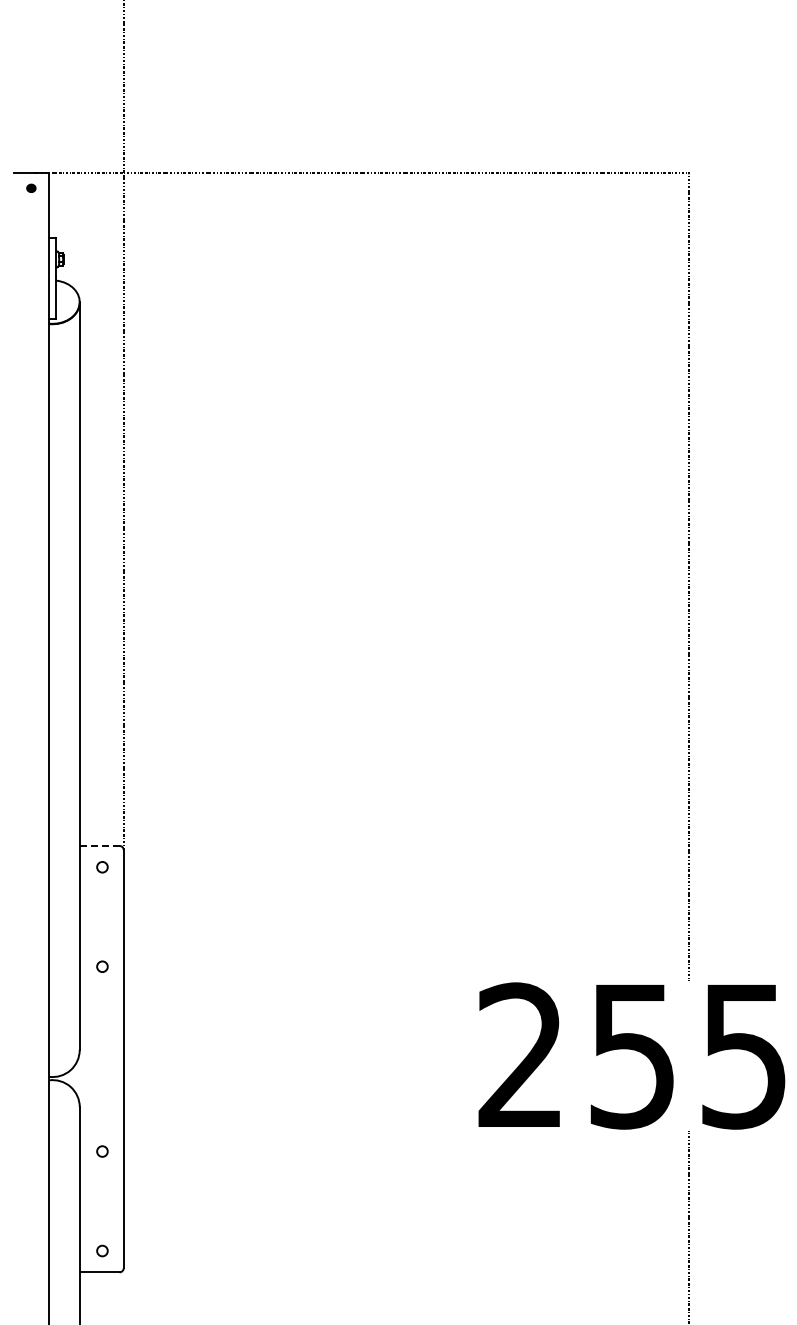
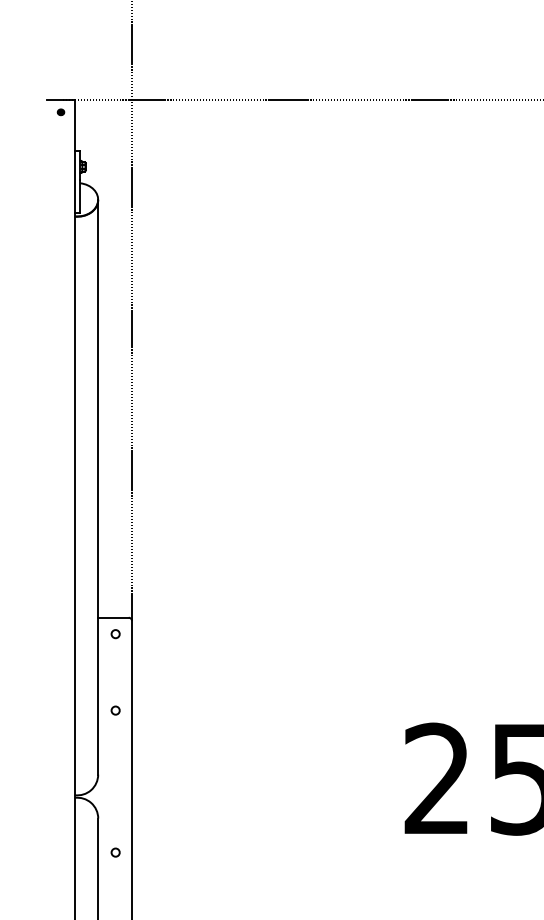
line: (99, 845) -> (113, 617), dashed -> solid

